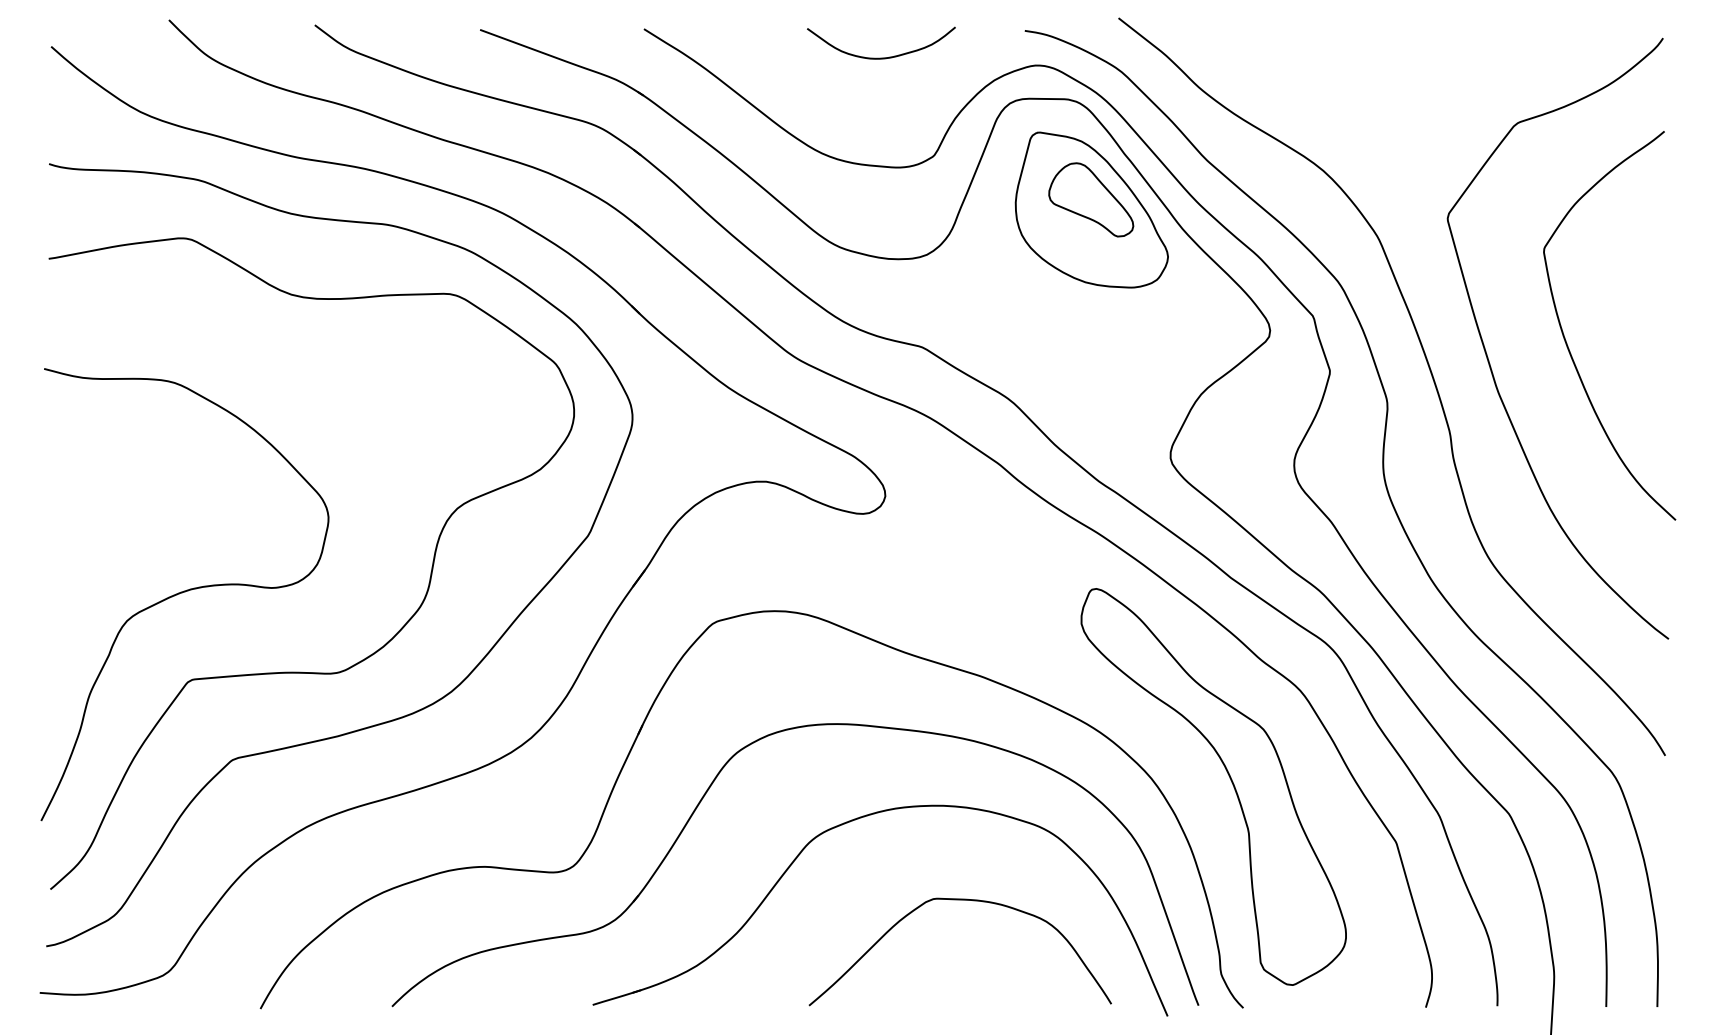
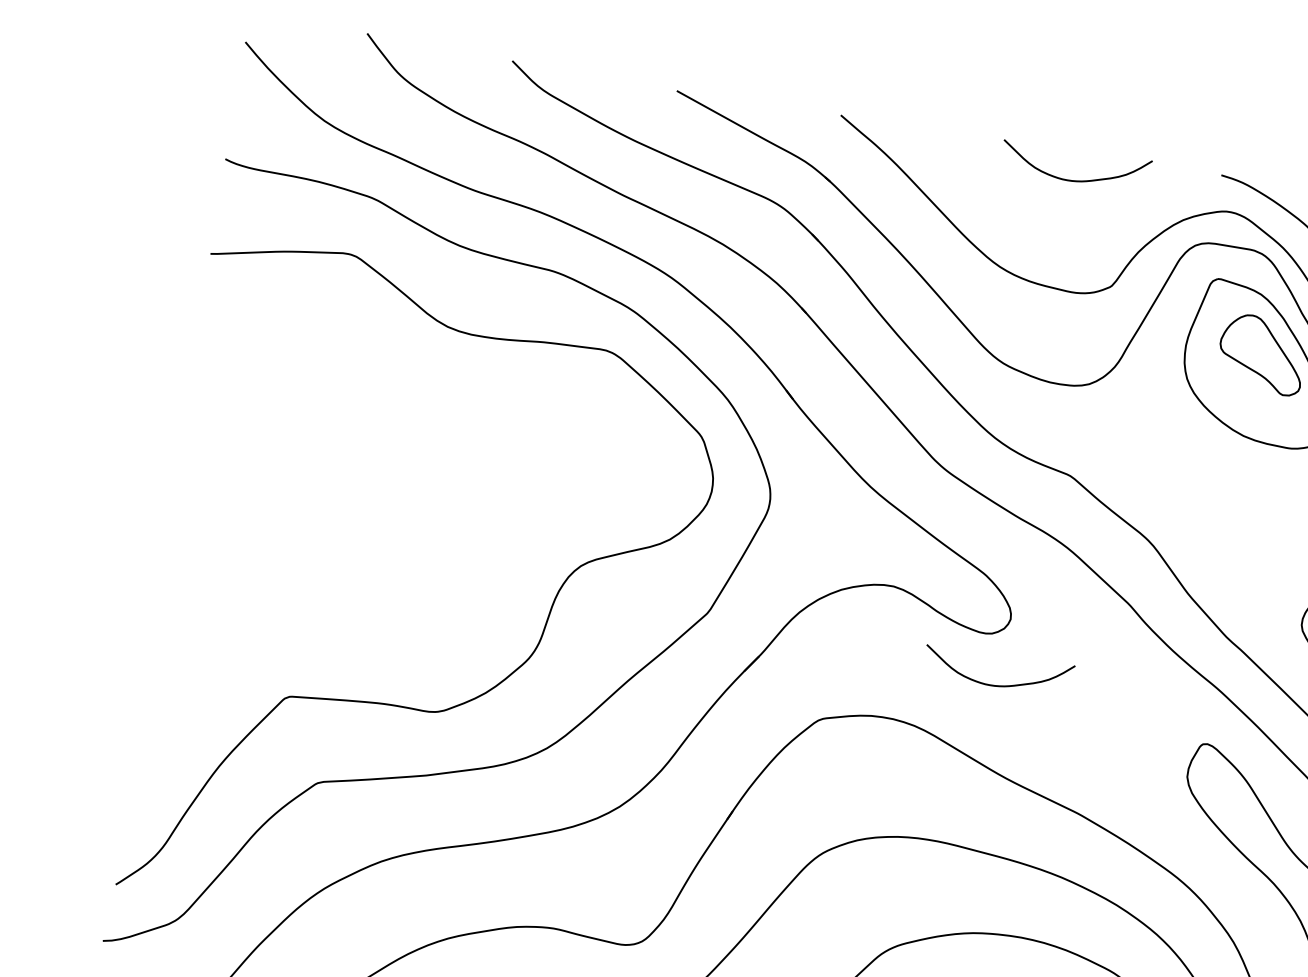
curve: (881, 562) -> (996, 684), added
curve: (184, 592) -> (295, 608), removed

